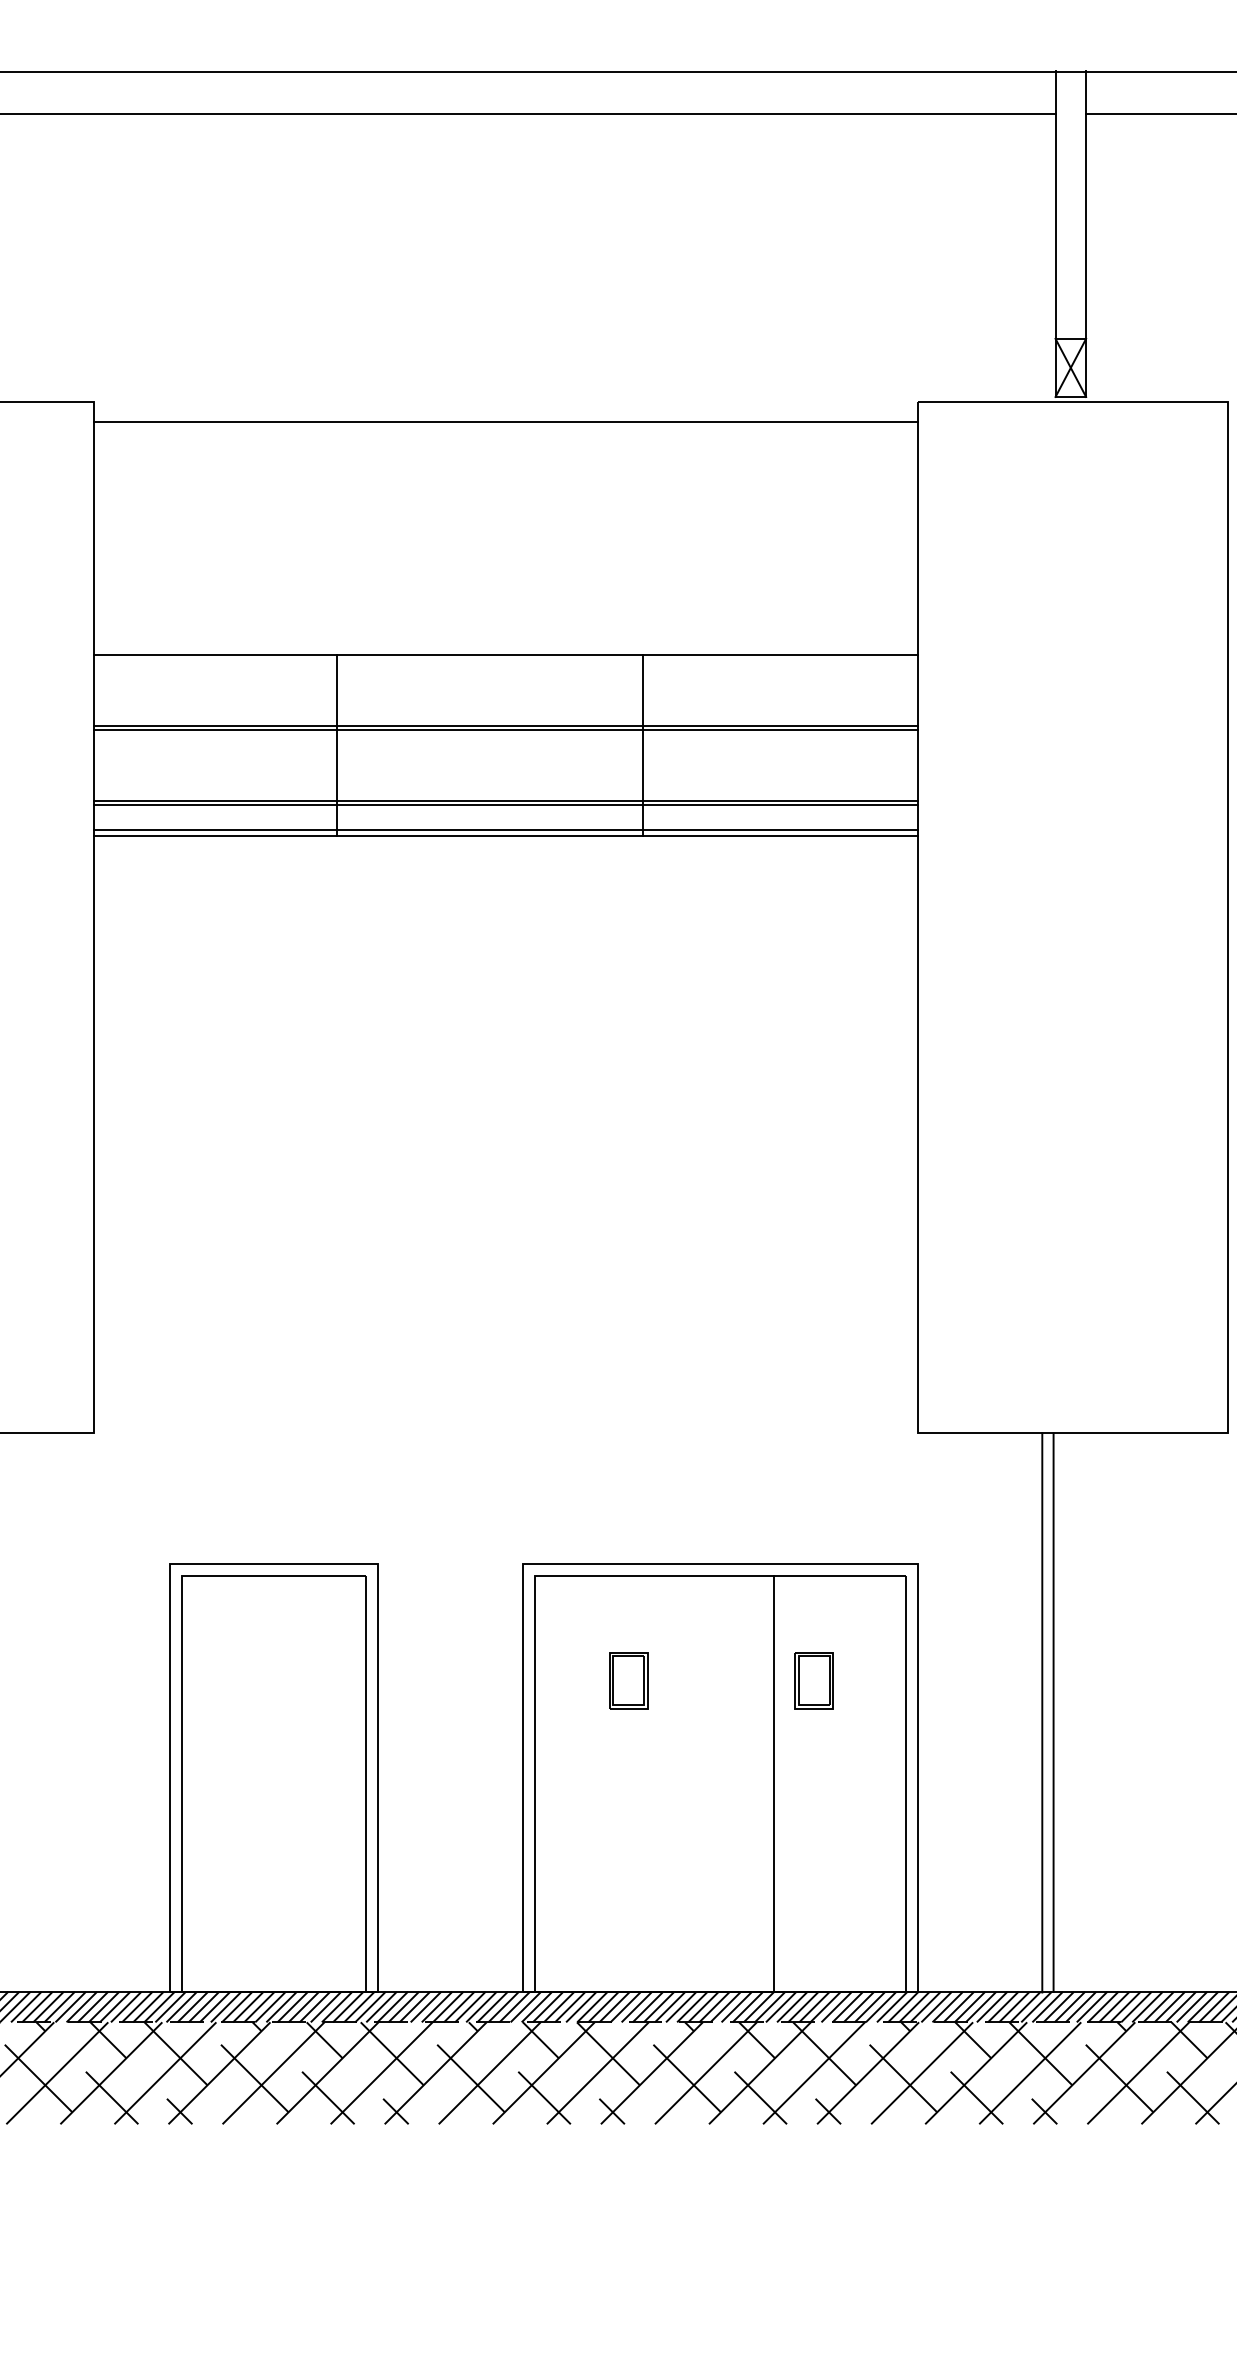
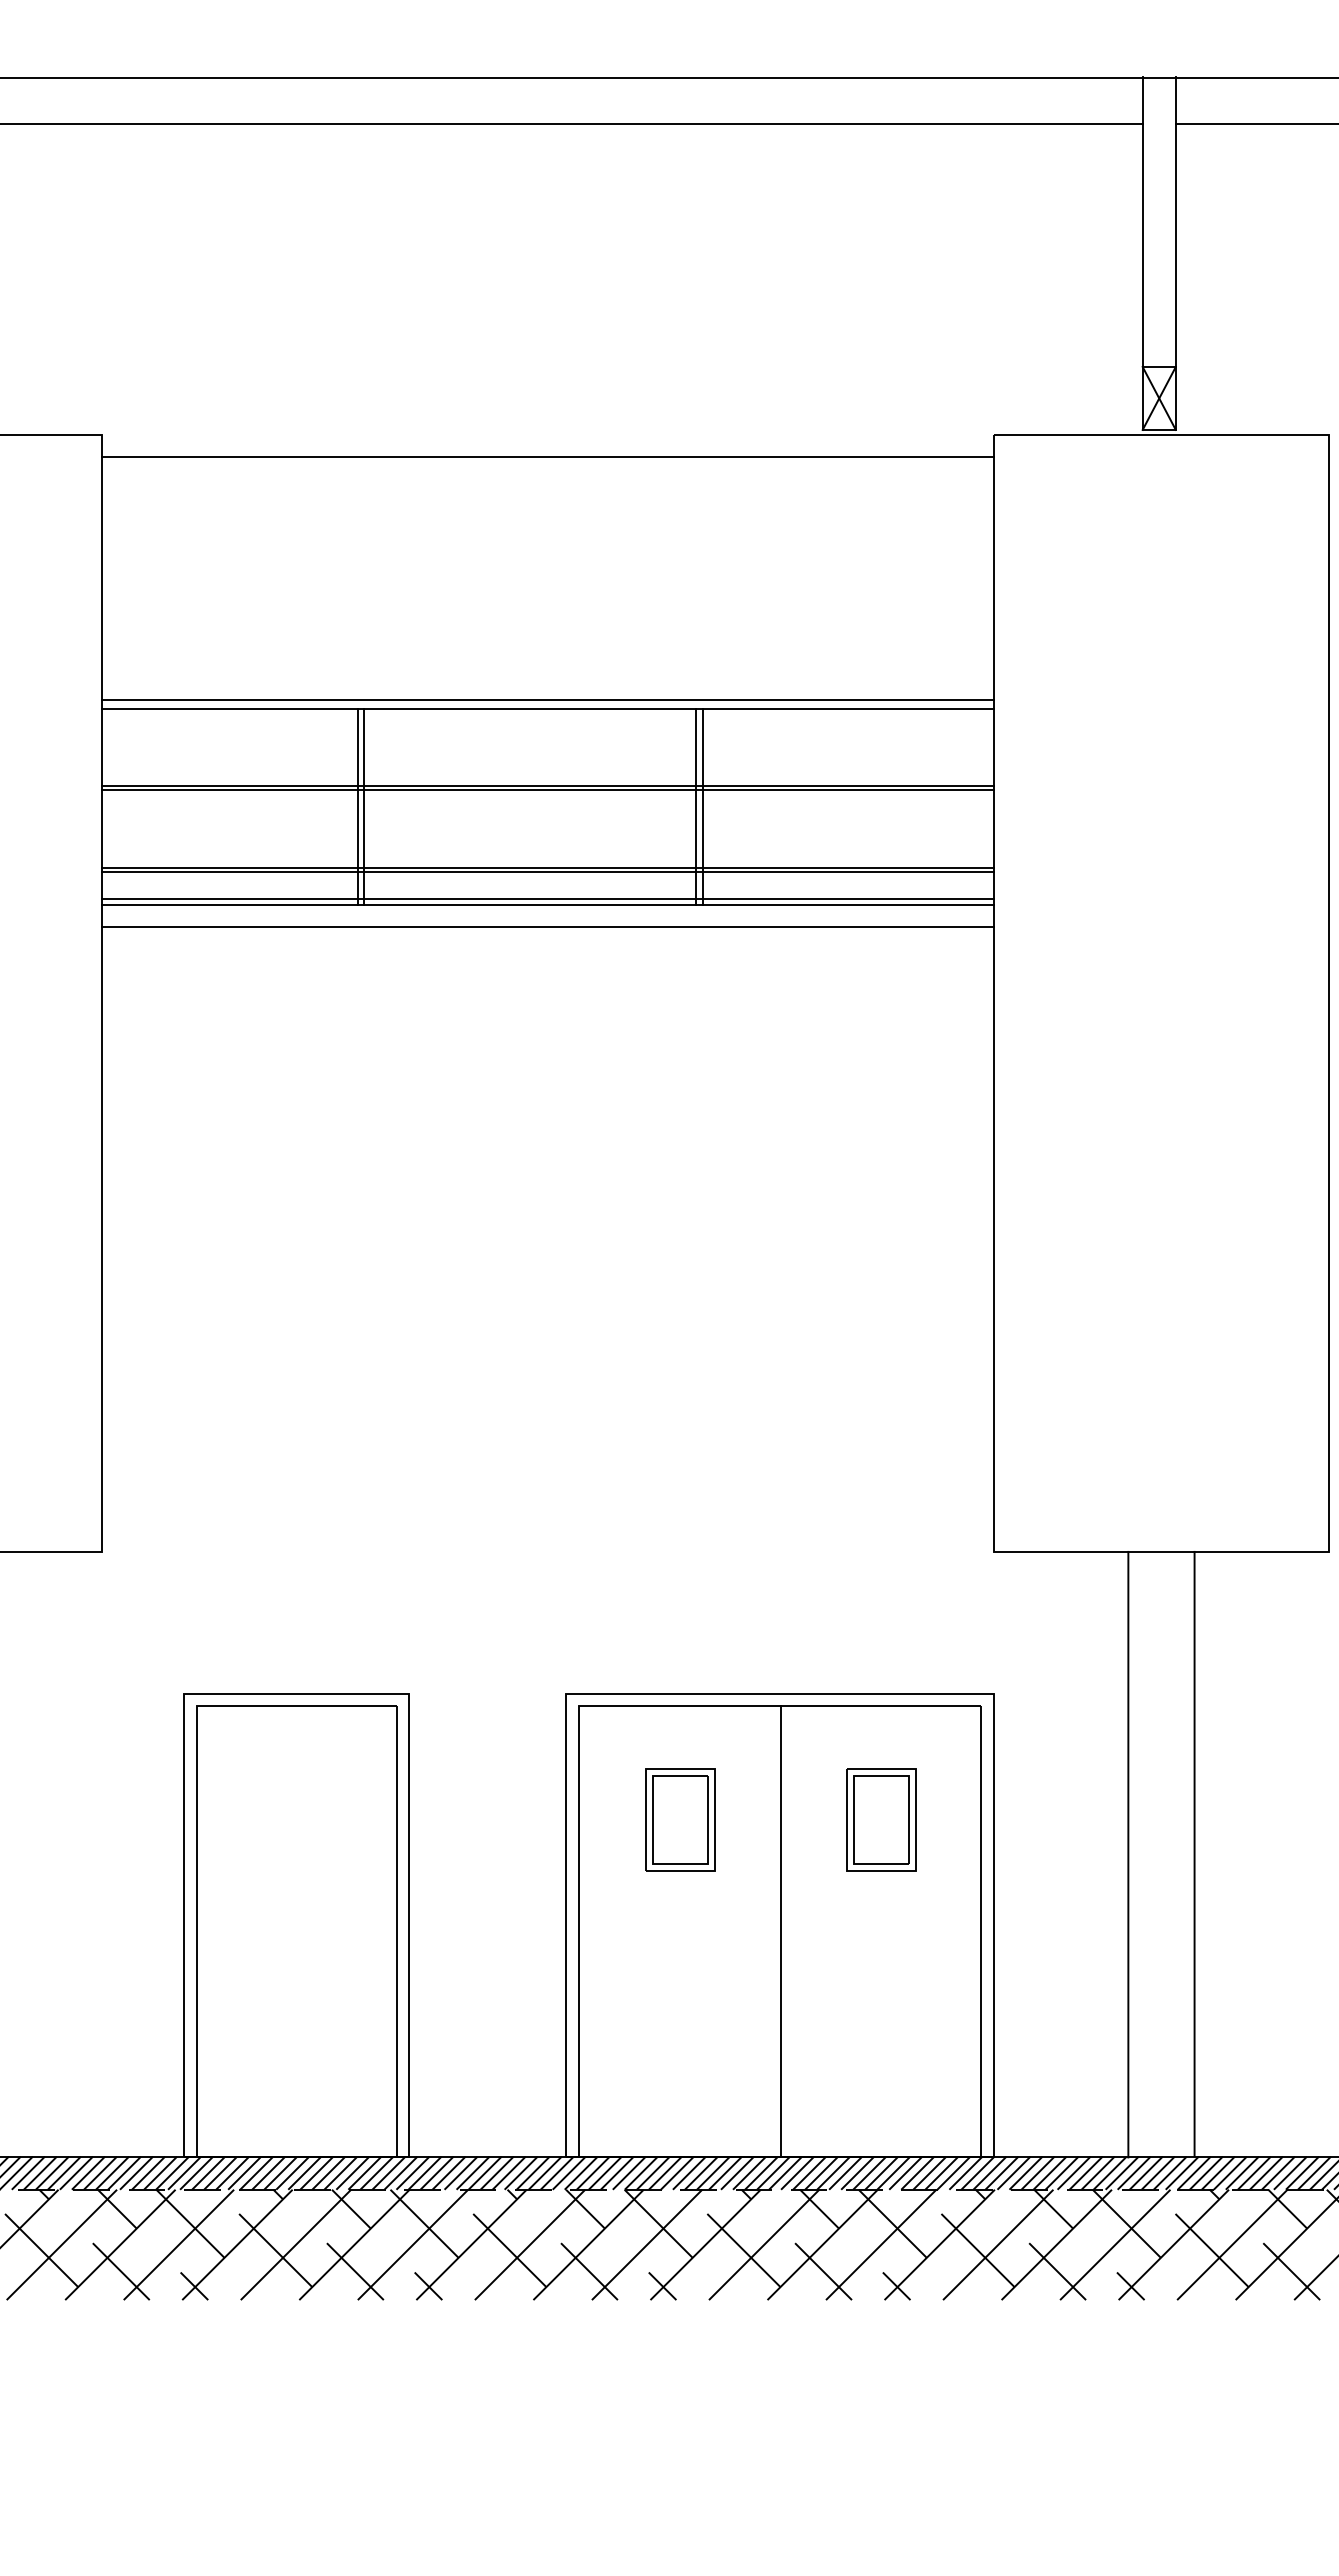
line: (505, 645) -> (547, 699), added
line: (330, 744) -> (357, 806), added
line: (648, 744) -> (702, 806), added
line: (505, 856) -> (547, 927), added
part: (628, 1680) -> (680, 1819), size x1.67
part: (814, 1680) -> (881, 1819), size x1.67
line: (1053, 1711) -> (1194, 1853), moved
line: (774, 1783) -> (781, 1931), moved

